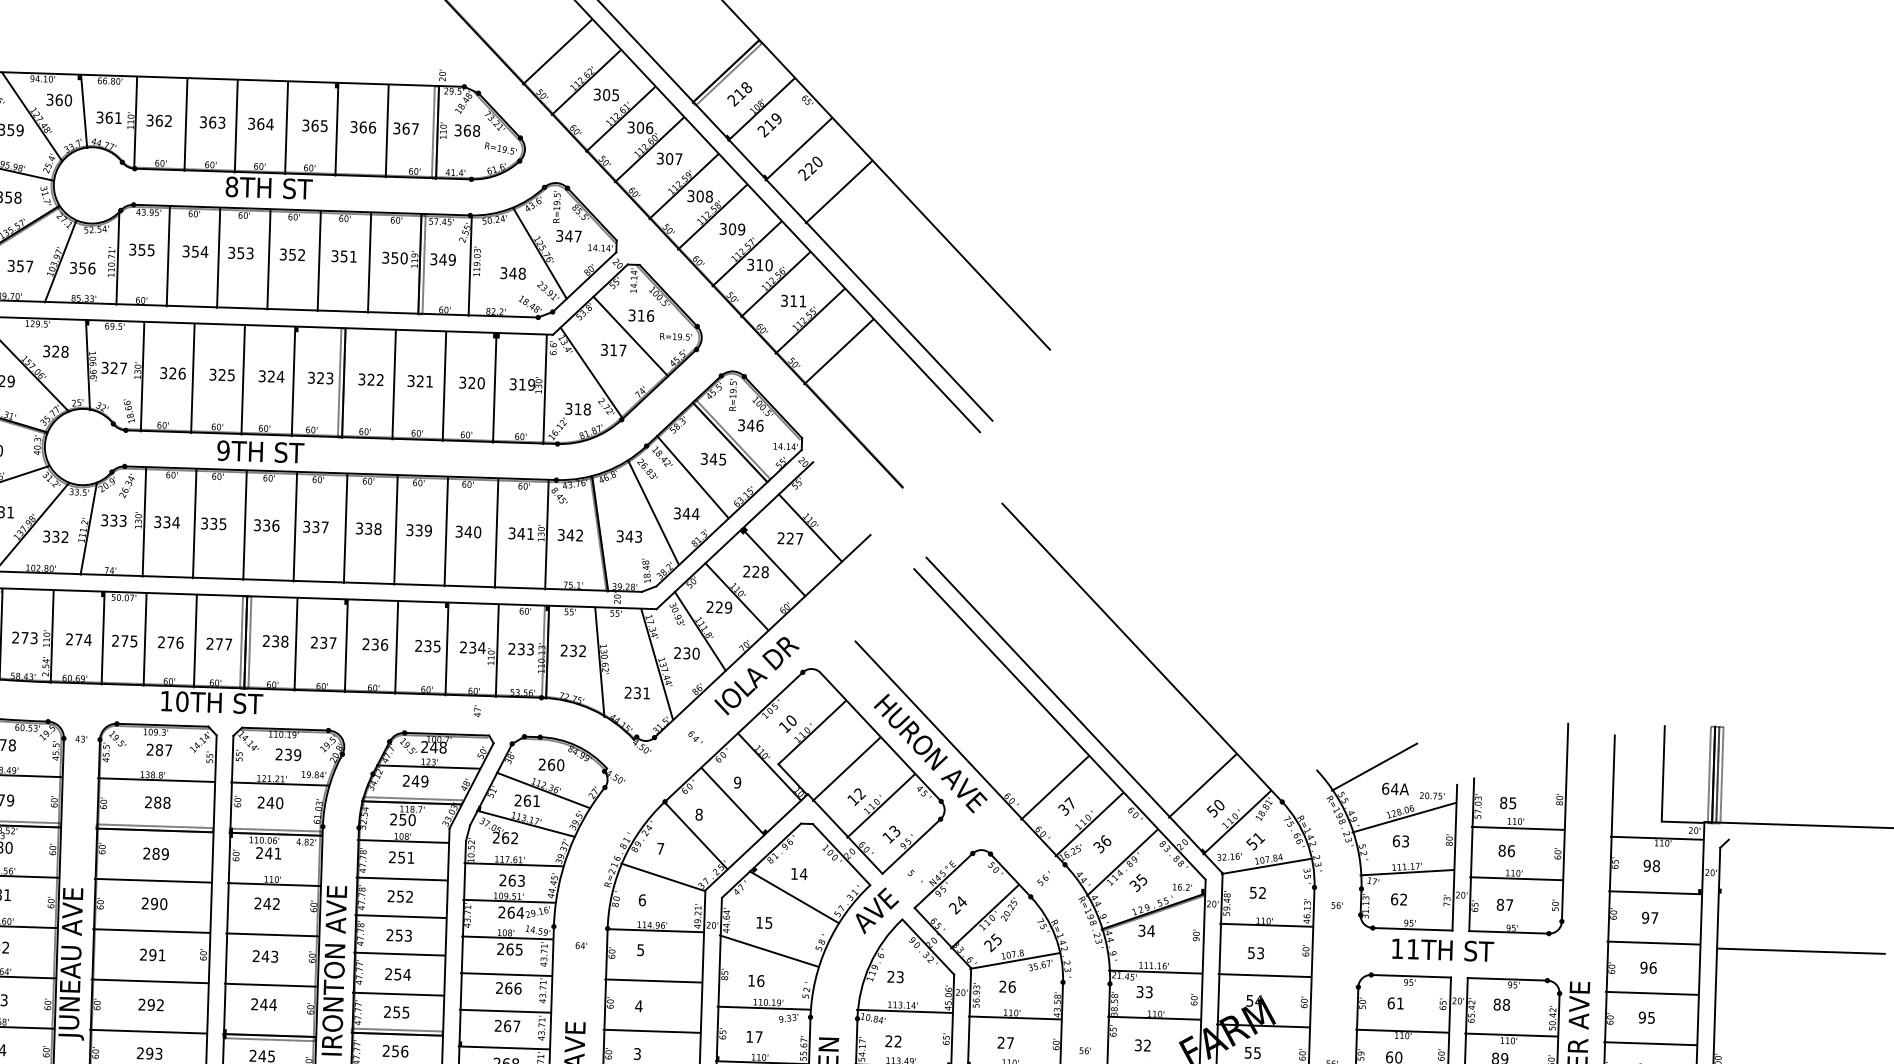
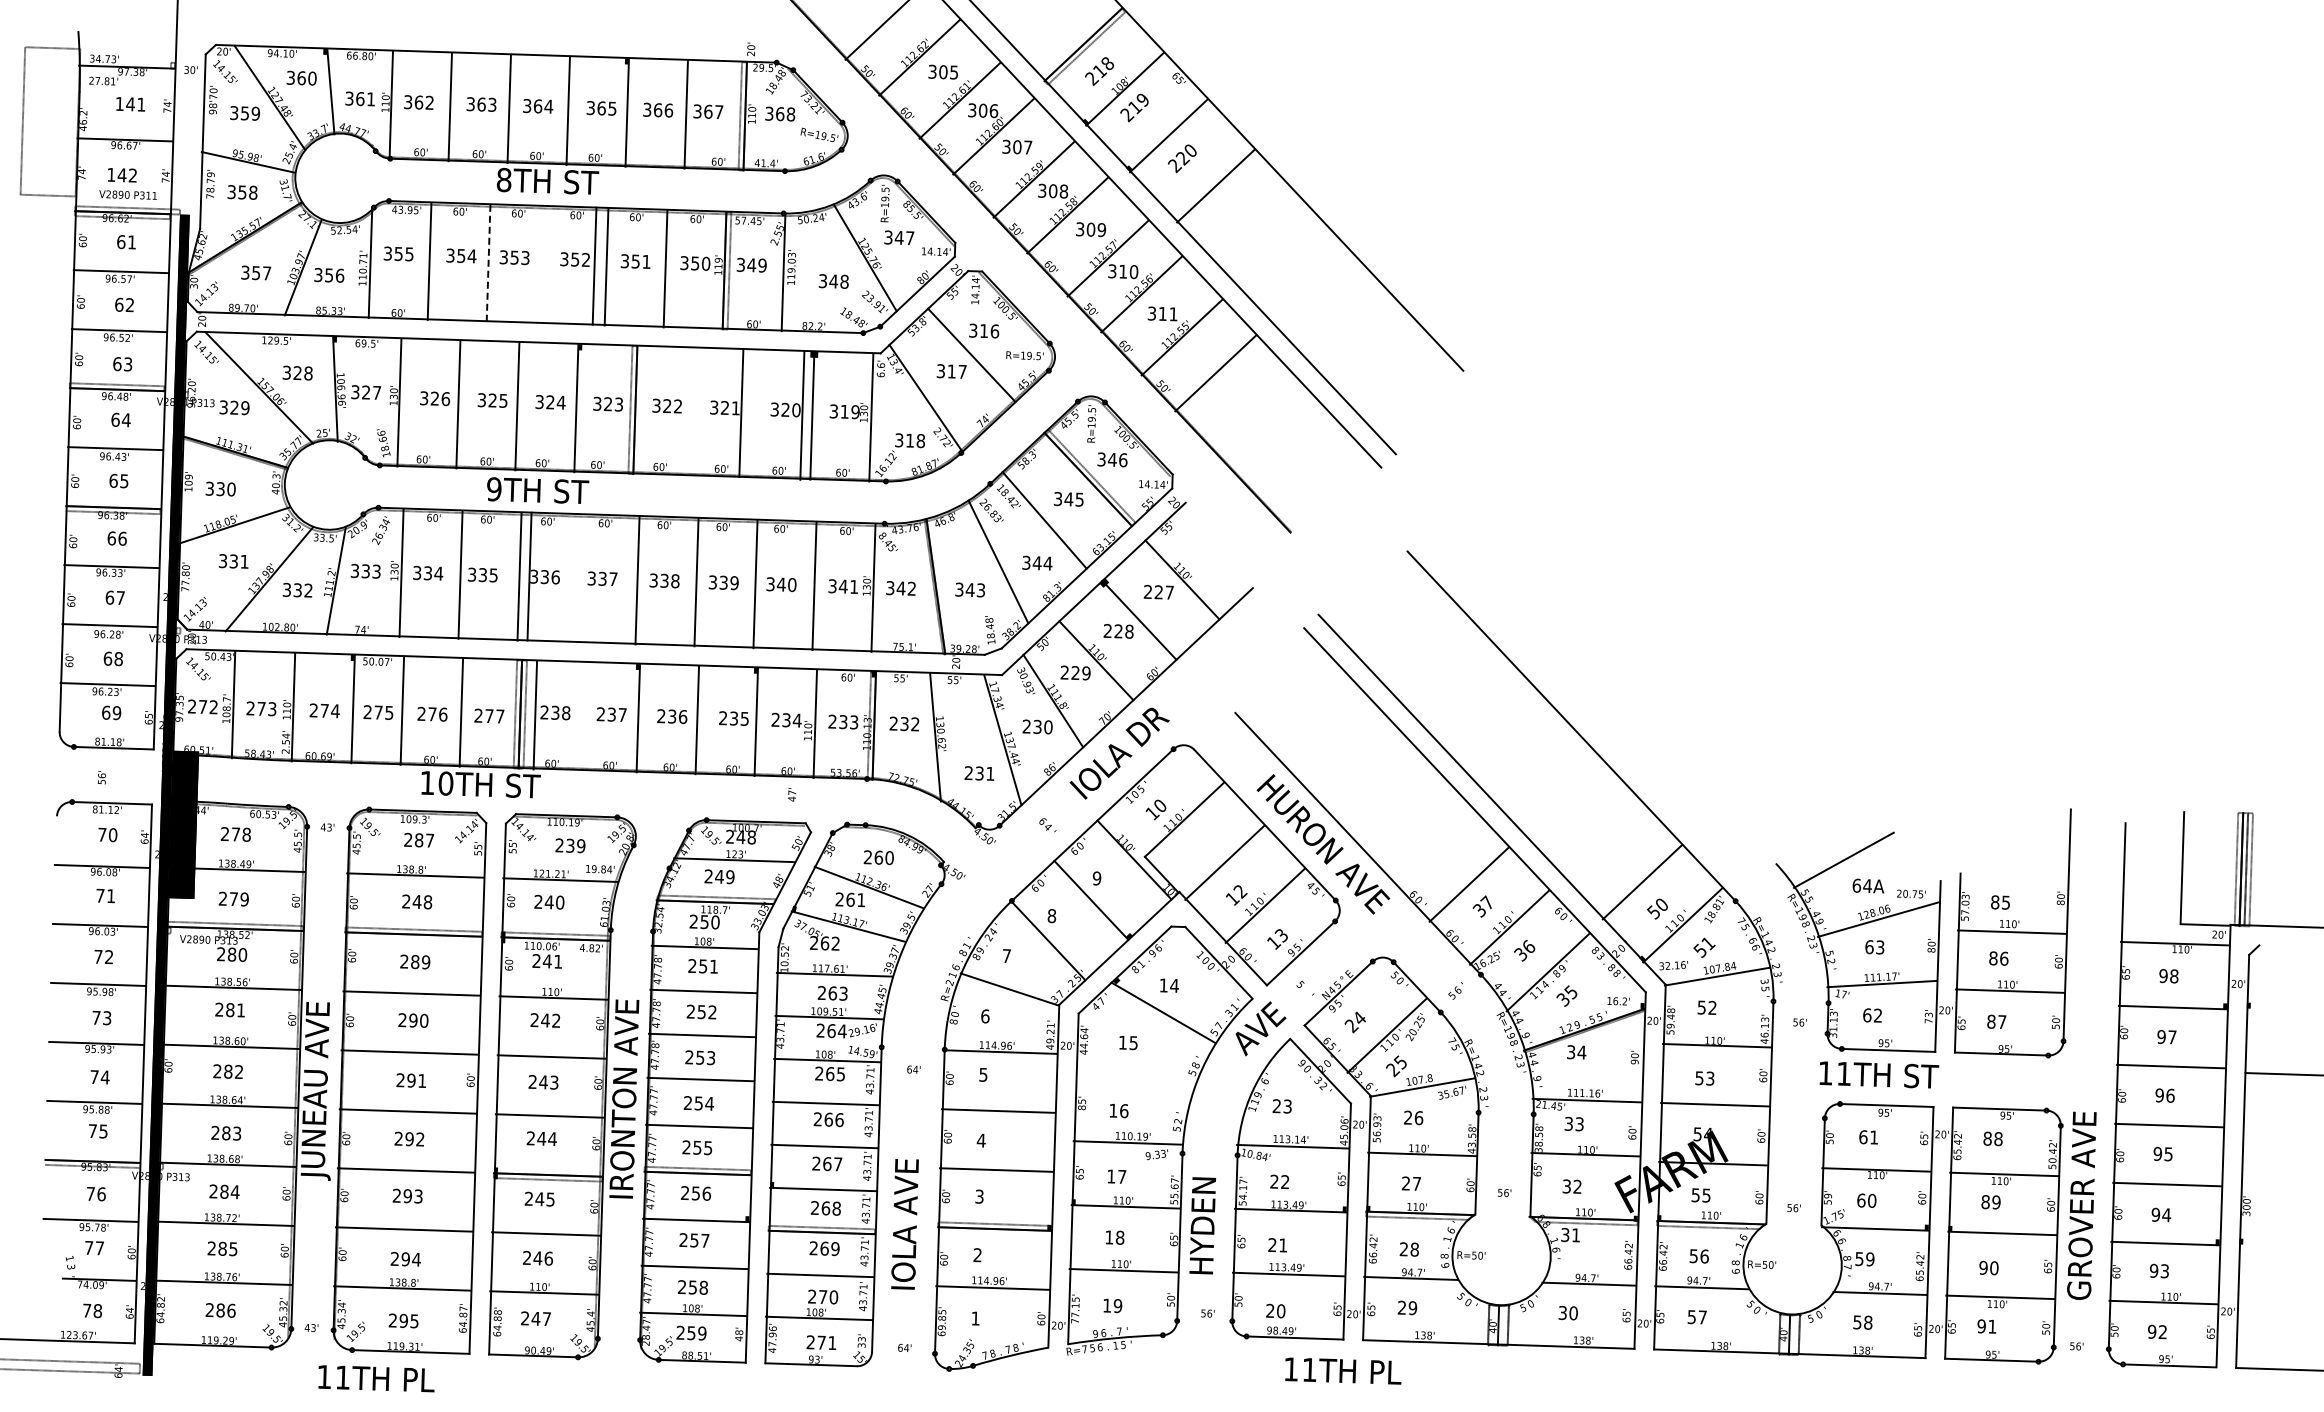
line: (218, 258) -> (488, 263), solid -> dashed
line: (268, 258) -> (594, 265), moved
line: (394, 384) -> (741, 412), moved
line: (444, 386) -> (802, 415), moved
line: (295, 526) -> (529, 576), moved
line: (296, 644) -> (535, 715), moved
text: (157, 802) -> (416, 901), 288 -> 248
text: (1443, 949) -> (1879, 1074), moved
line: (768, 950) -> (1133, 1075), removed

